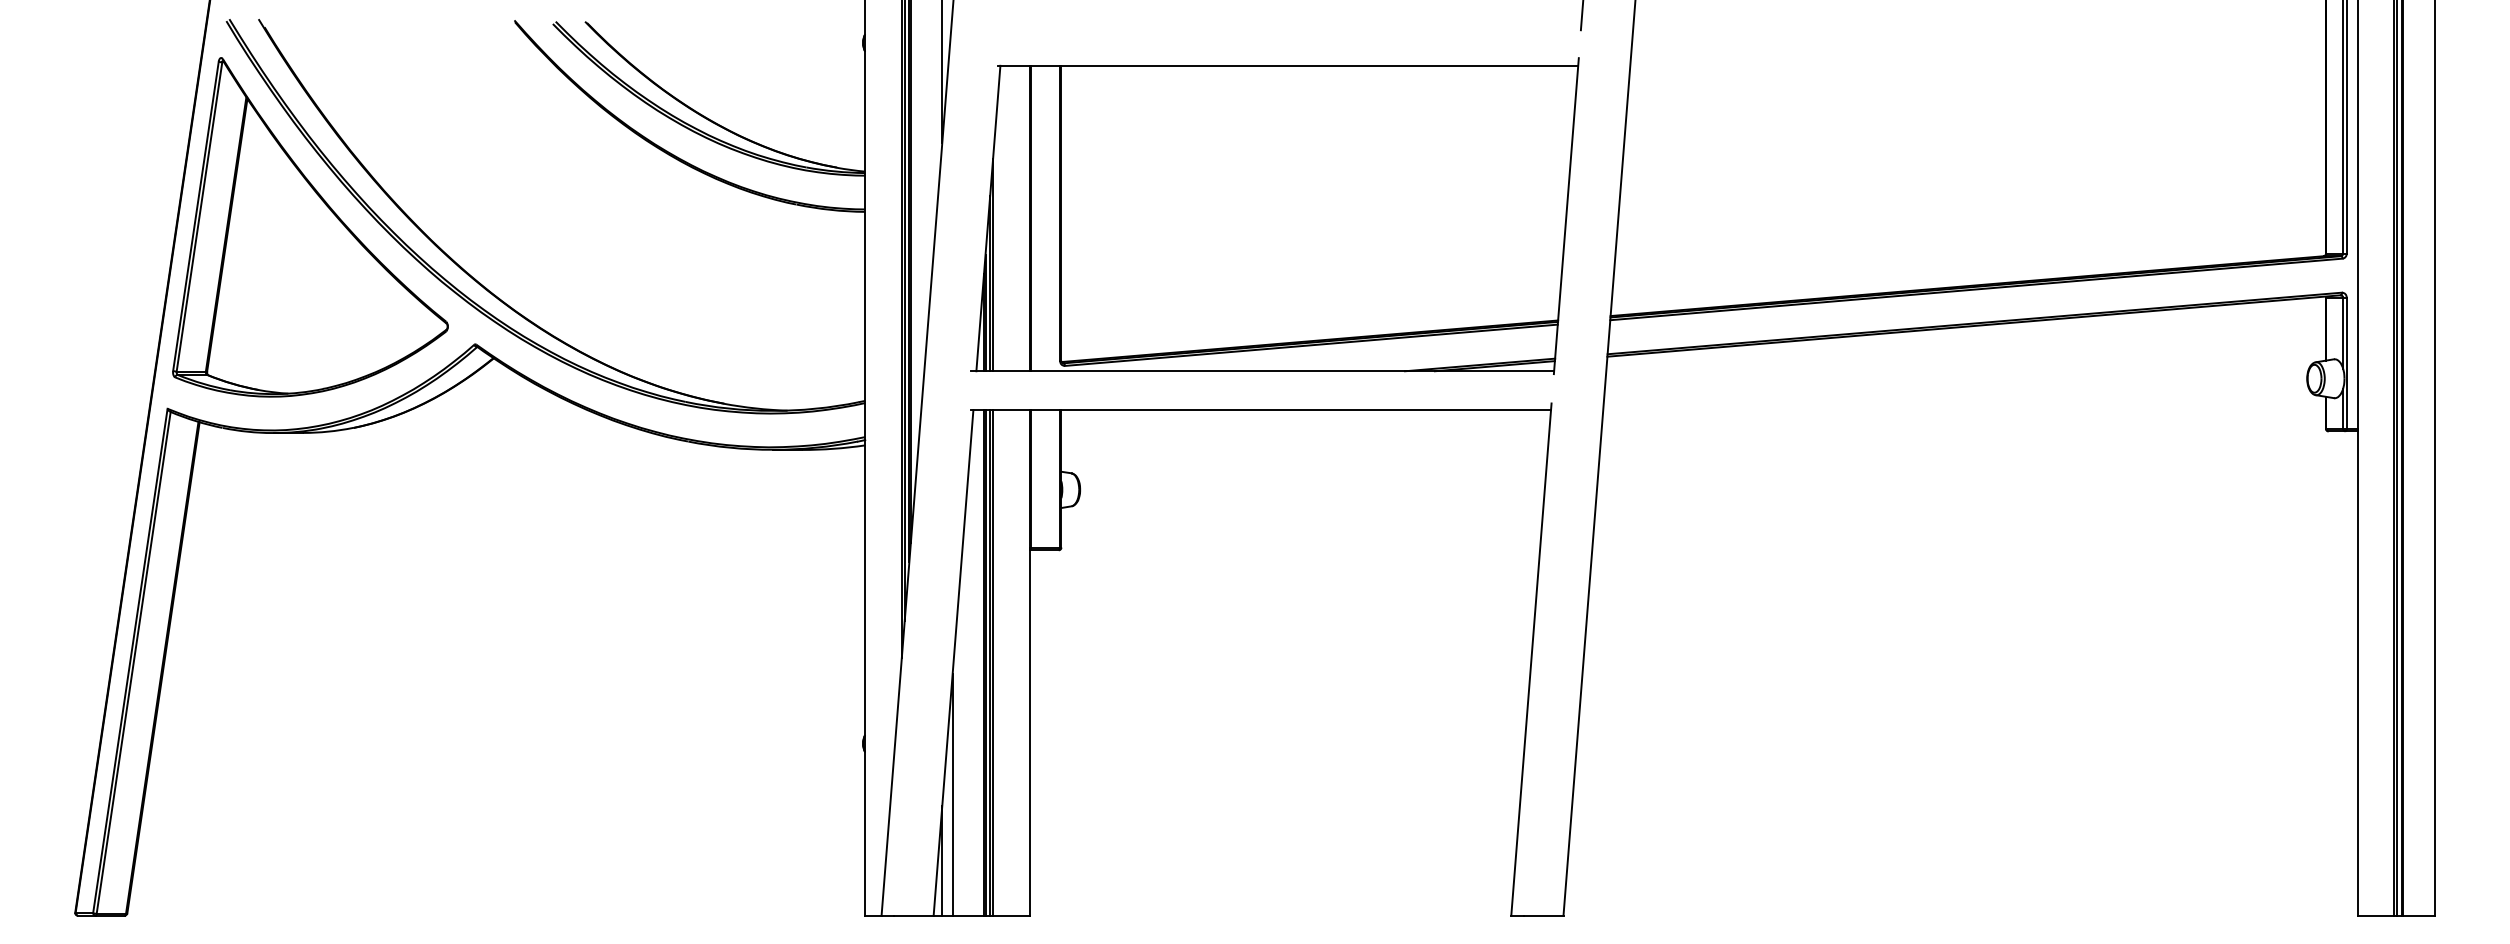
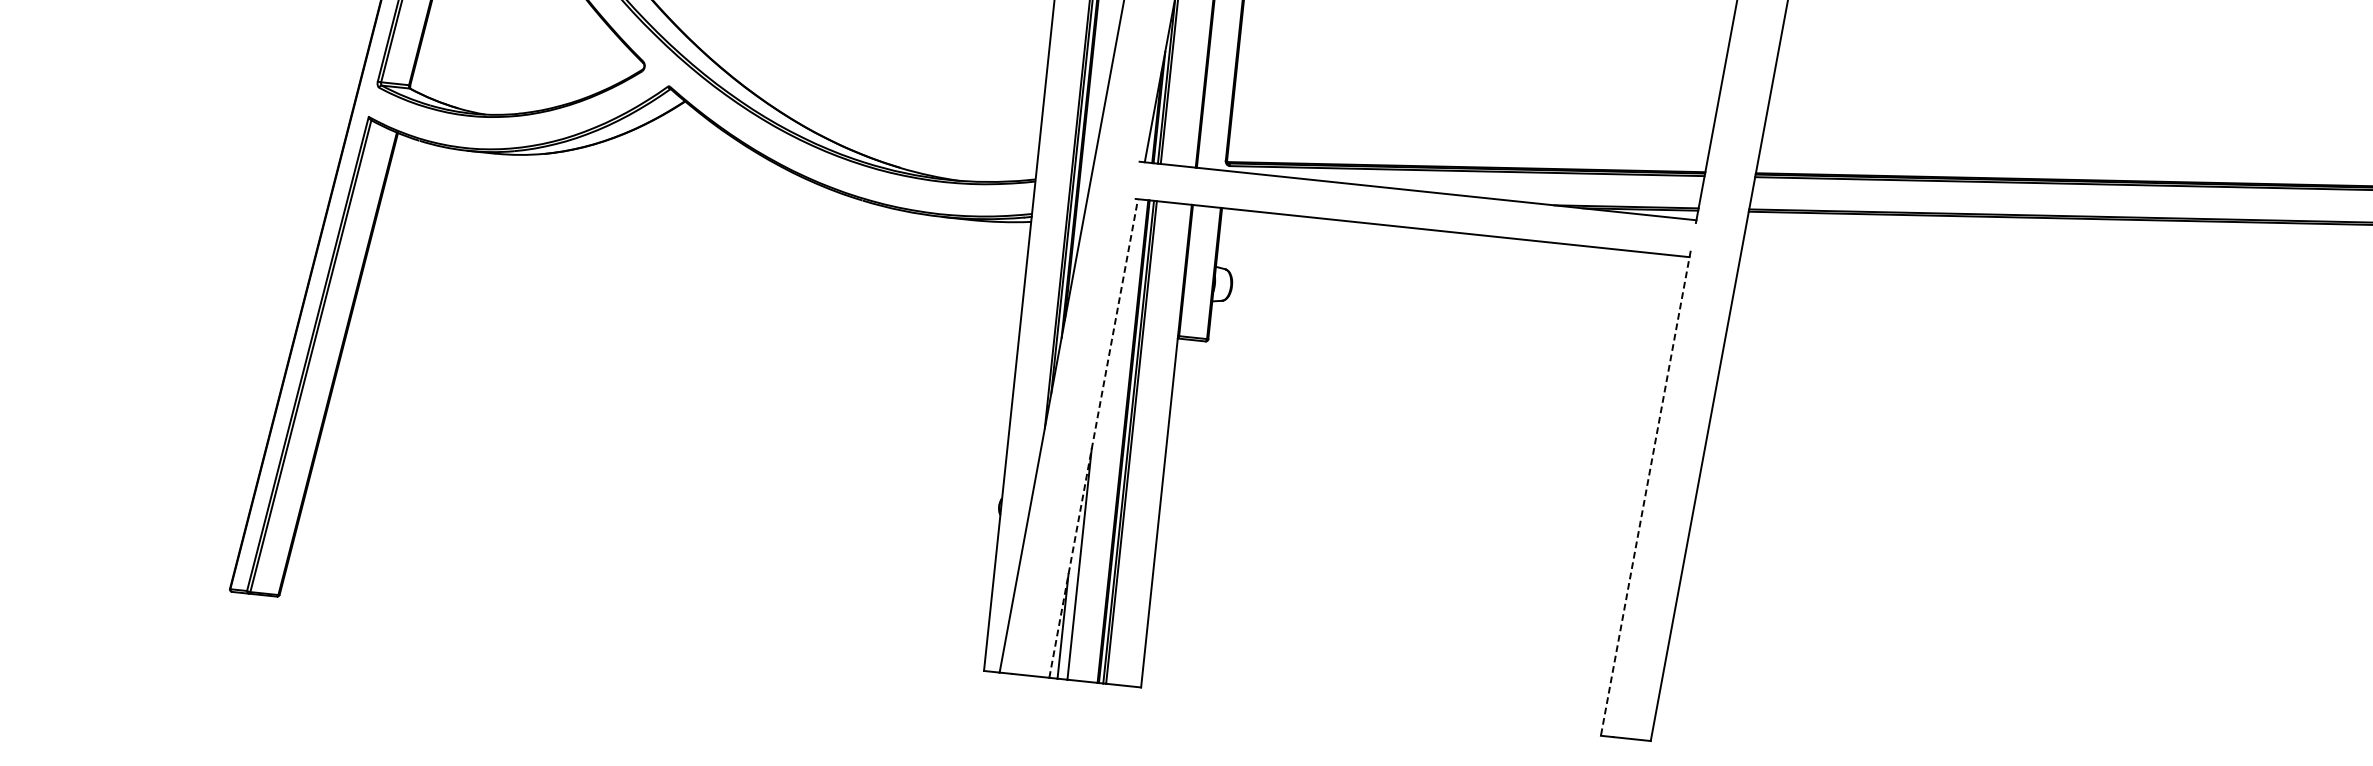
line: (1531, 659) -> (1645, 493), solid -> dashed
line: (953, 662) -> (1093, 438), solid -> dashed

